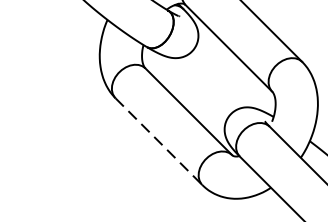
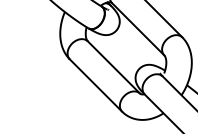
line: (158, 141) -> (95, 85), dashed -> solid

